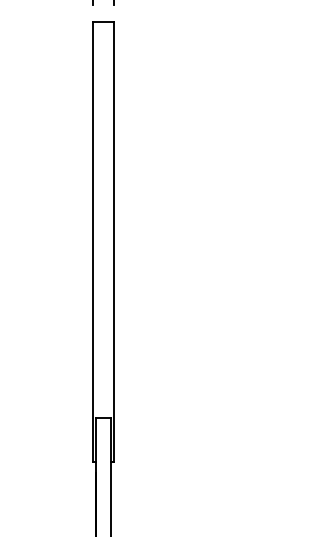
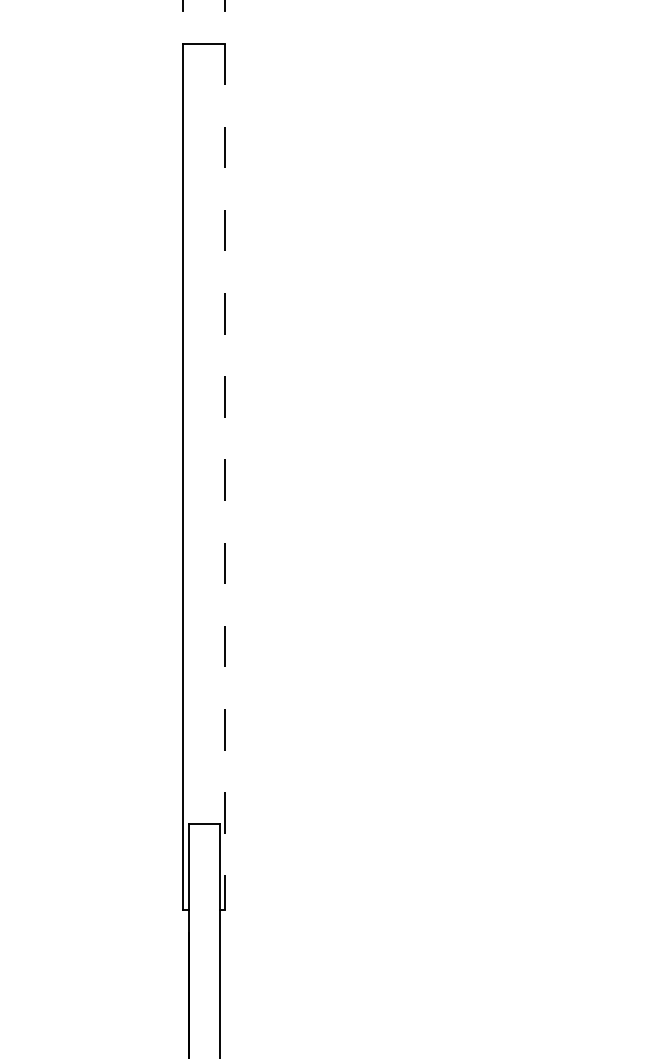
line: (114, 241) -> (225, 476), solid -> dashed

